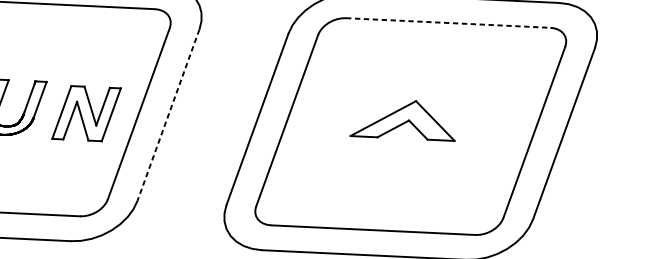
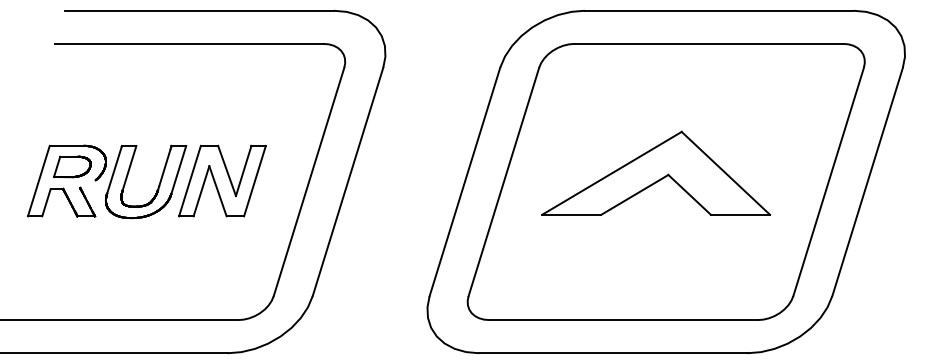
line: (448, 22) -> (709, 43), dashed -> solid
part: (86, 113) -> (222, 180), moved
line: (168, 115) -> (347, 182), dashed -> solid
part: (403, 119) -> (656, 172), size x1.67

